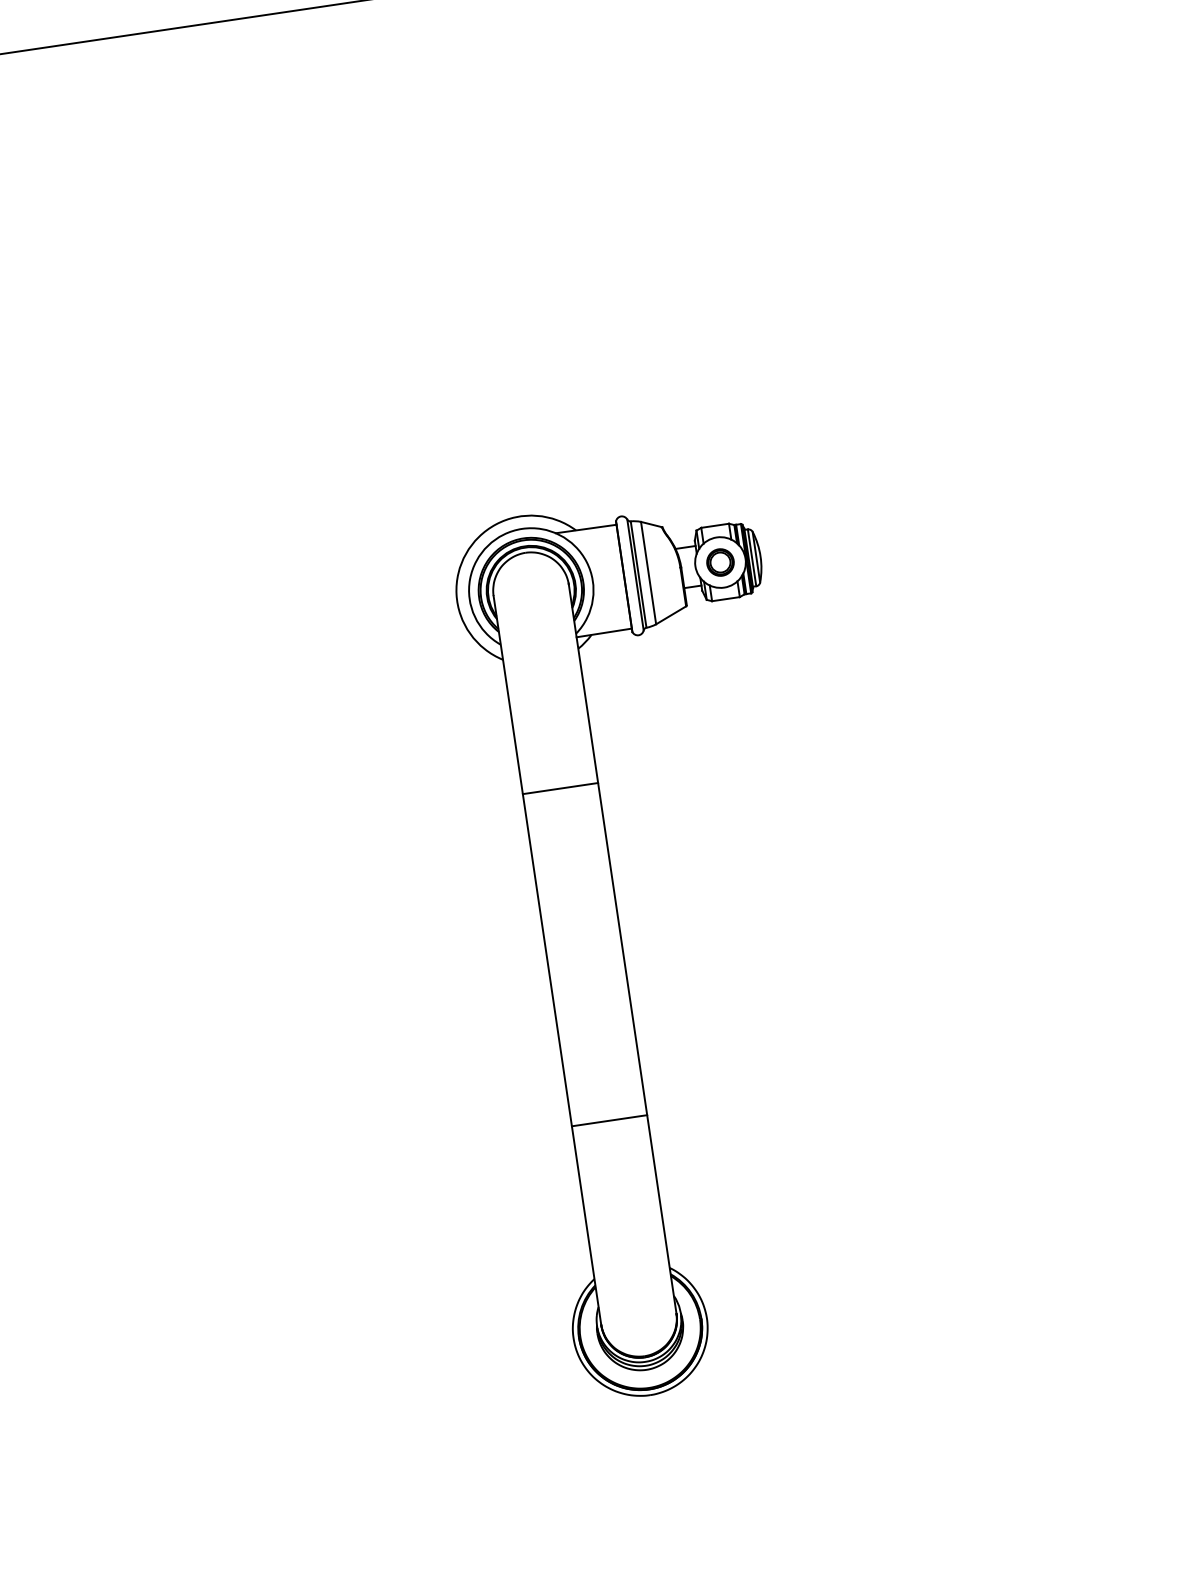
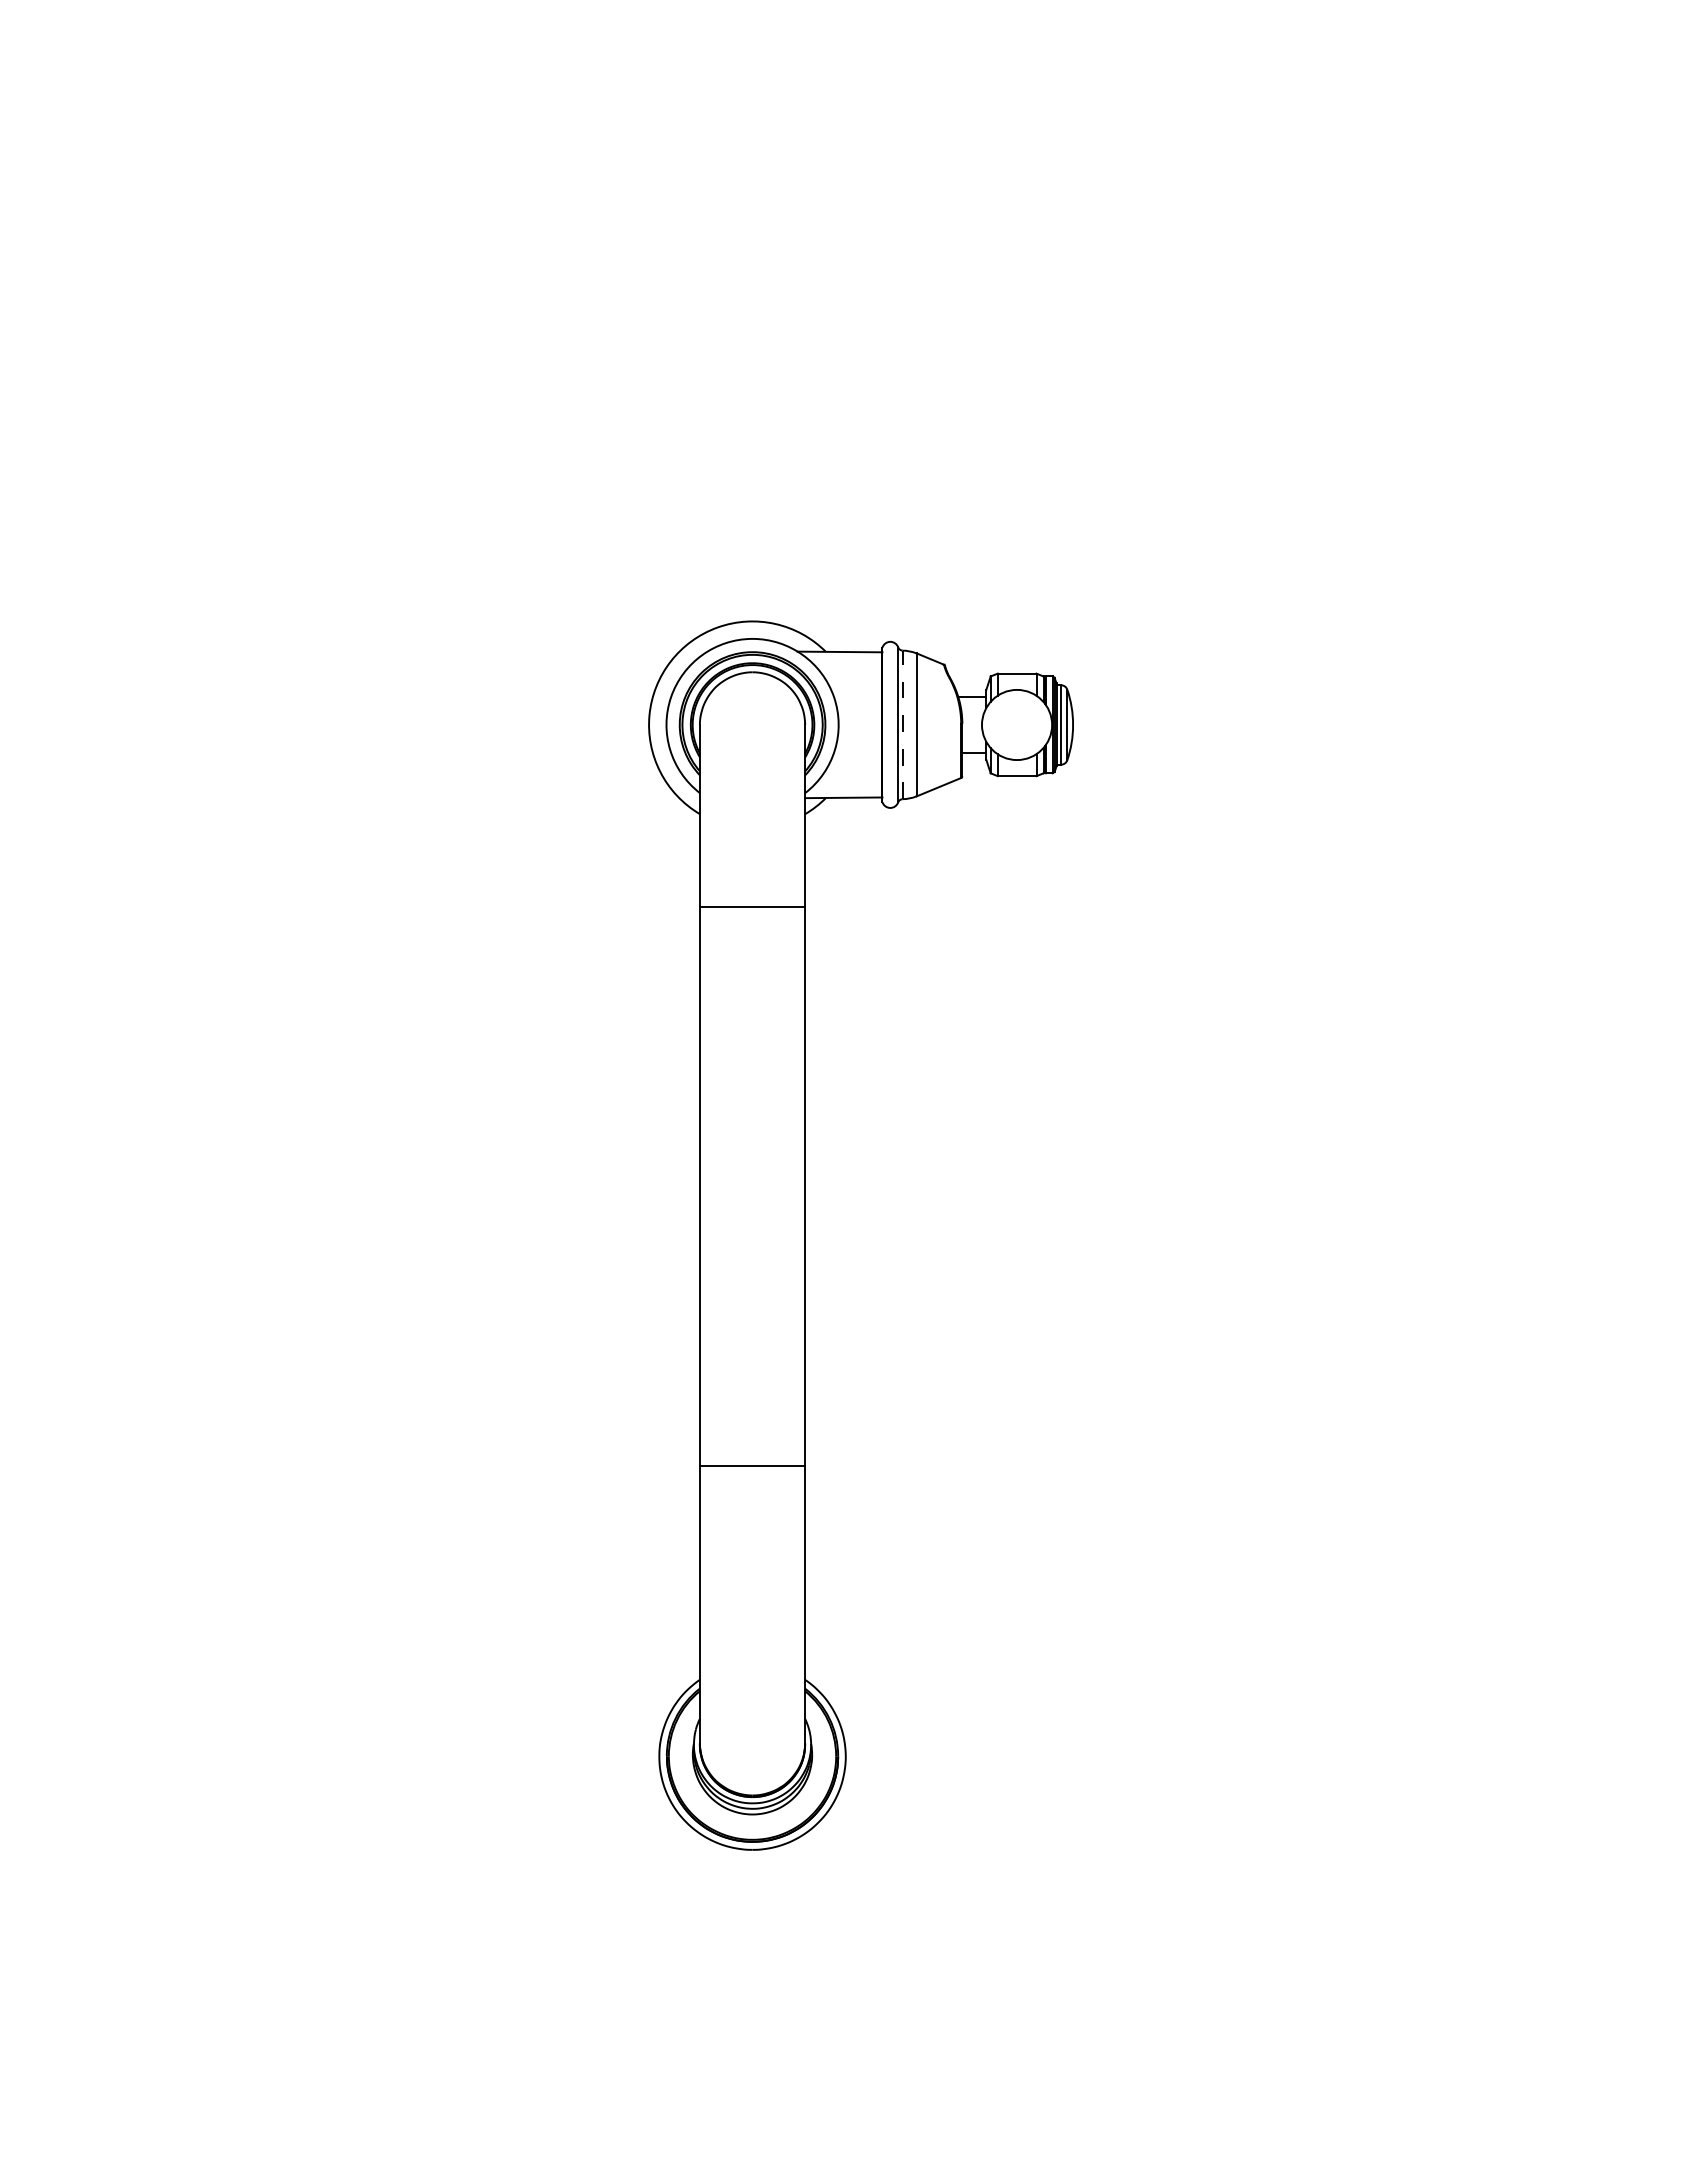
part: (720, 562) -> (1016, 724), removed
line: (638, 574) -> (902, 724), solid -> dashed
line: (560, 788) -> (752, 906), moved

